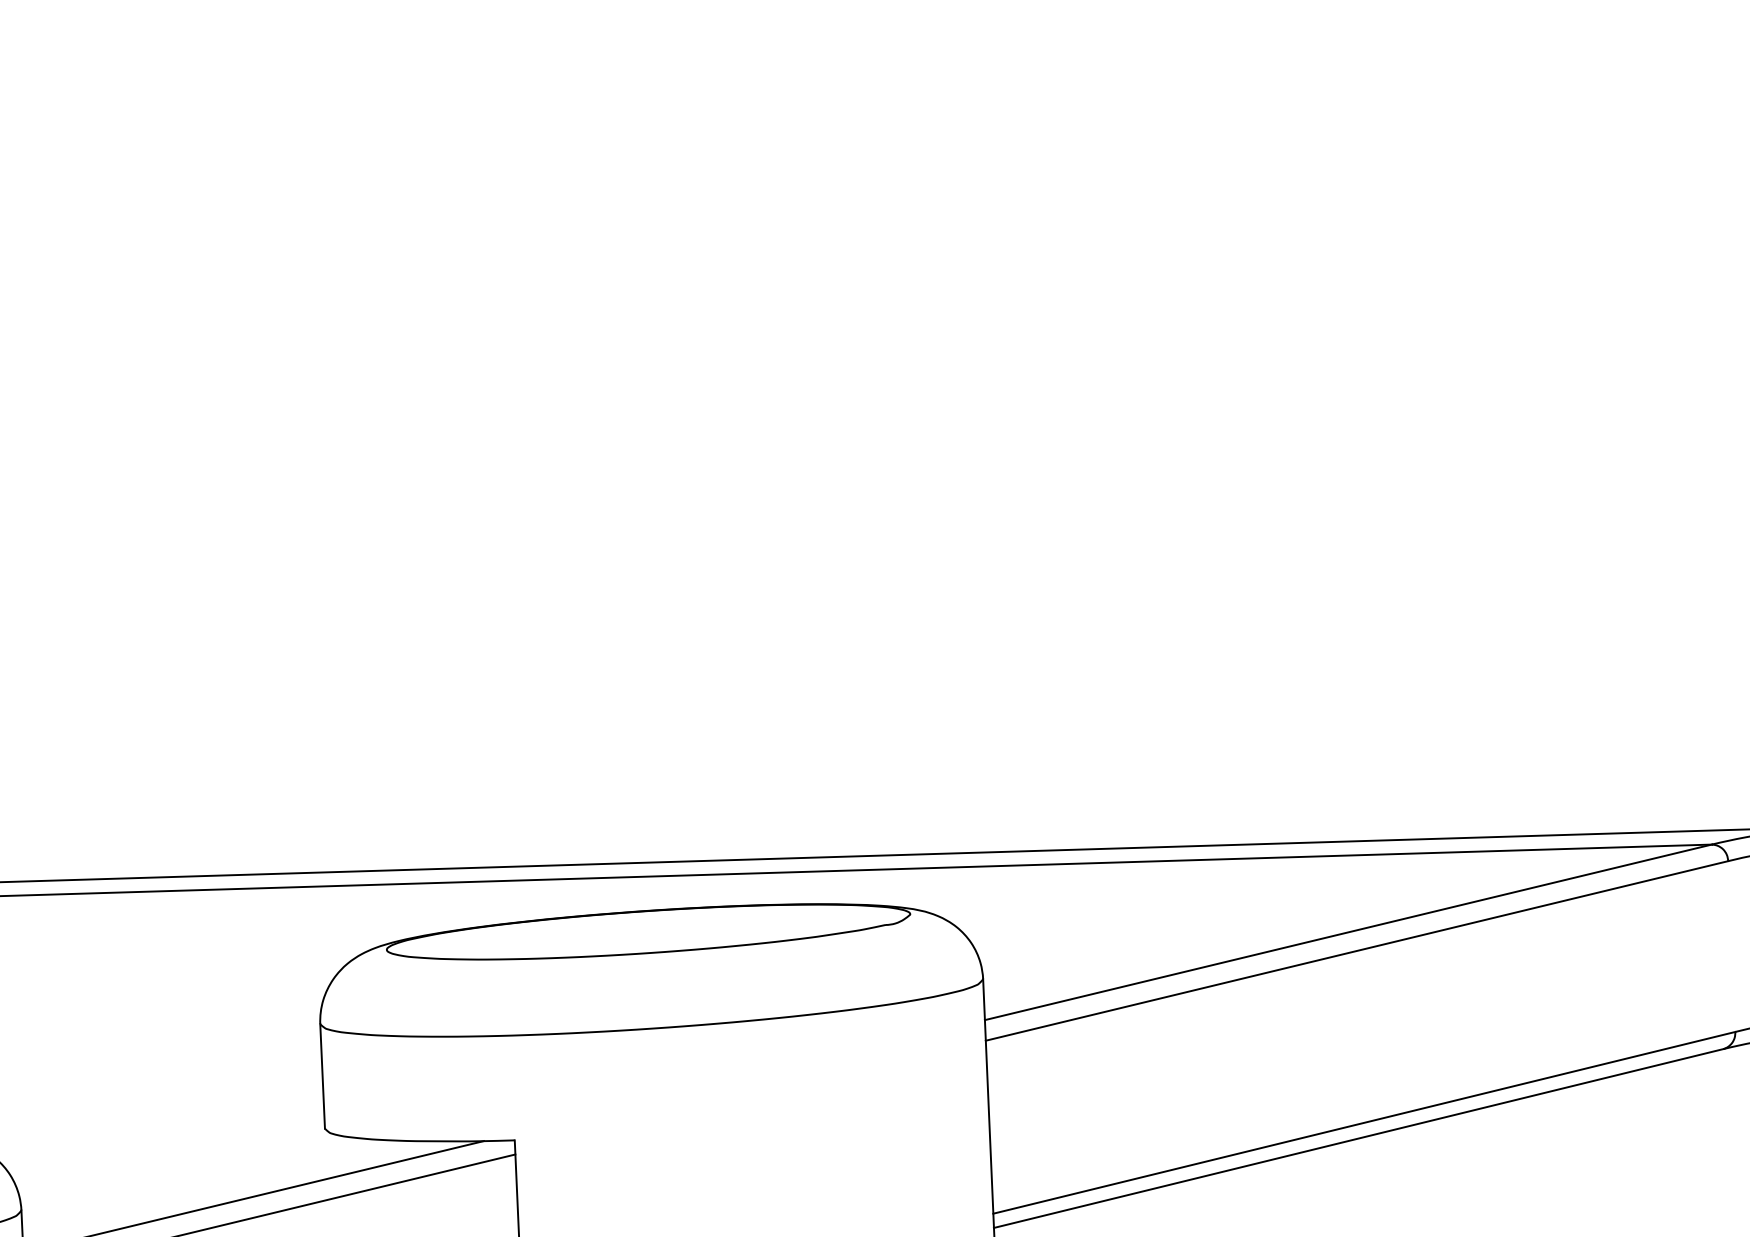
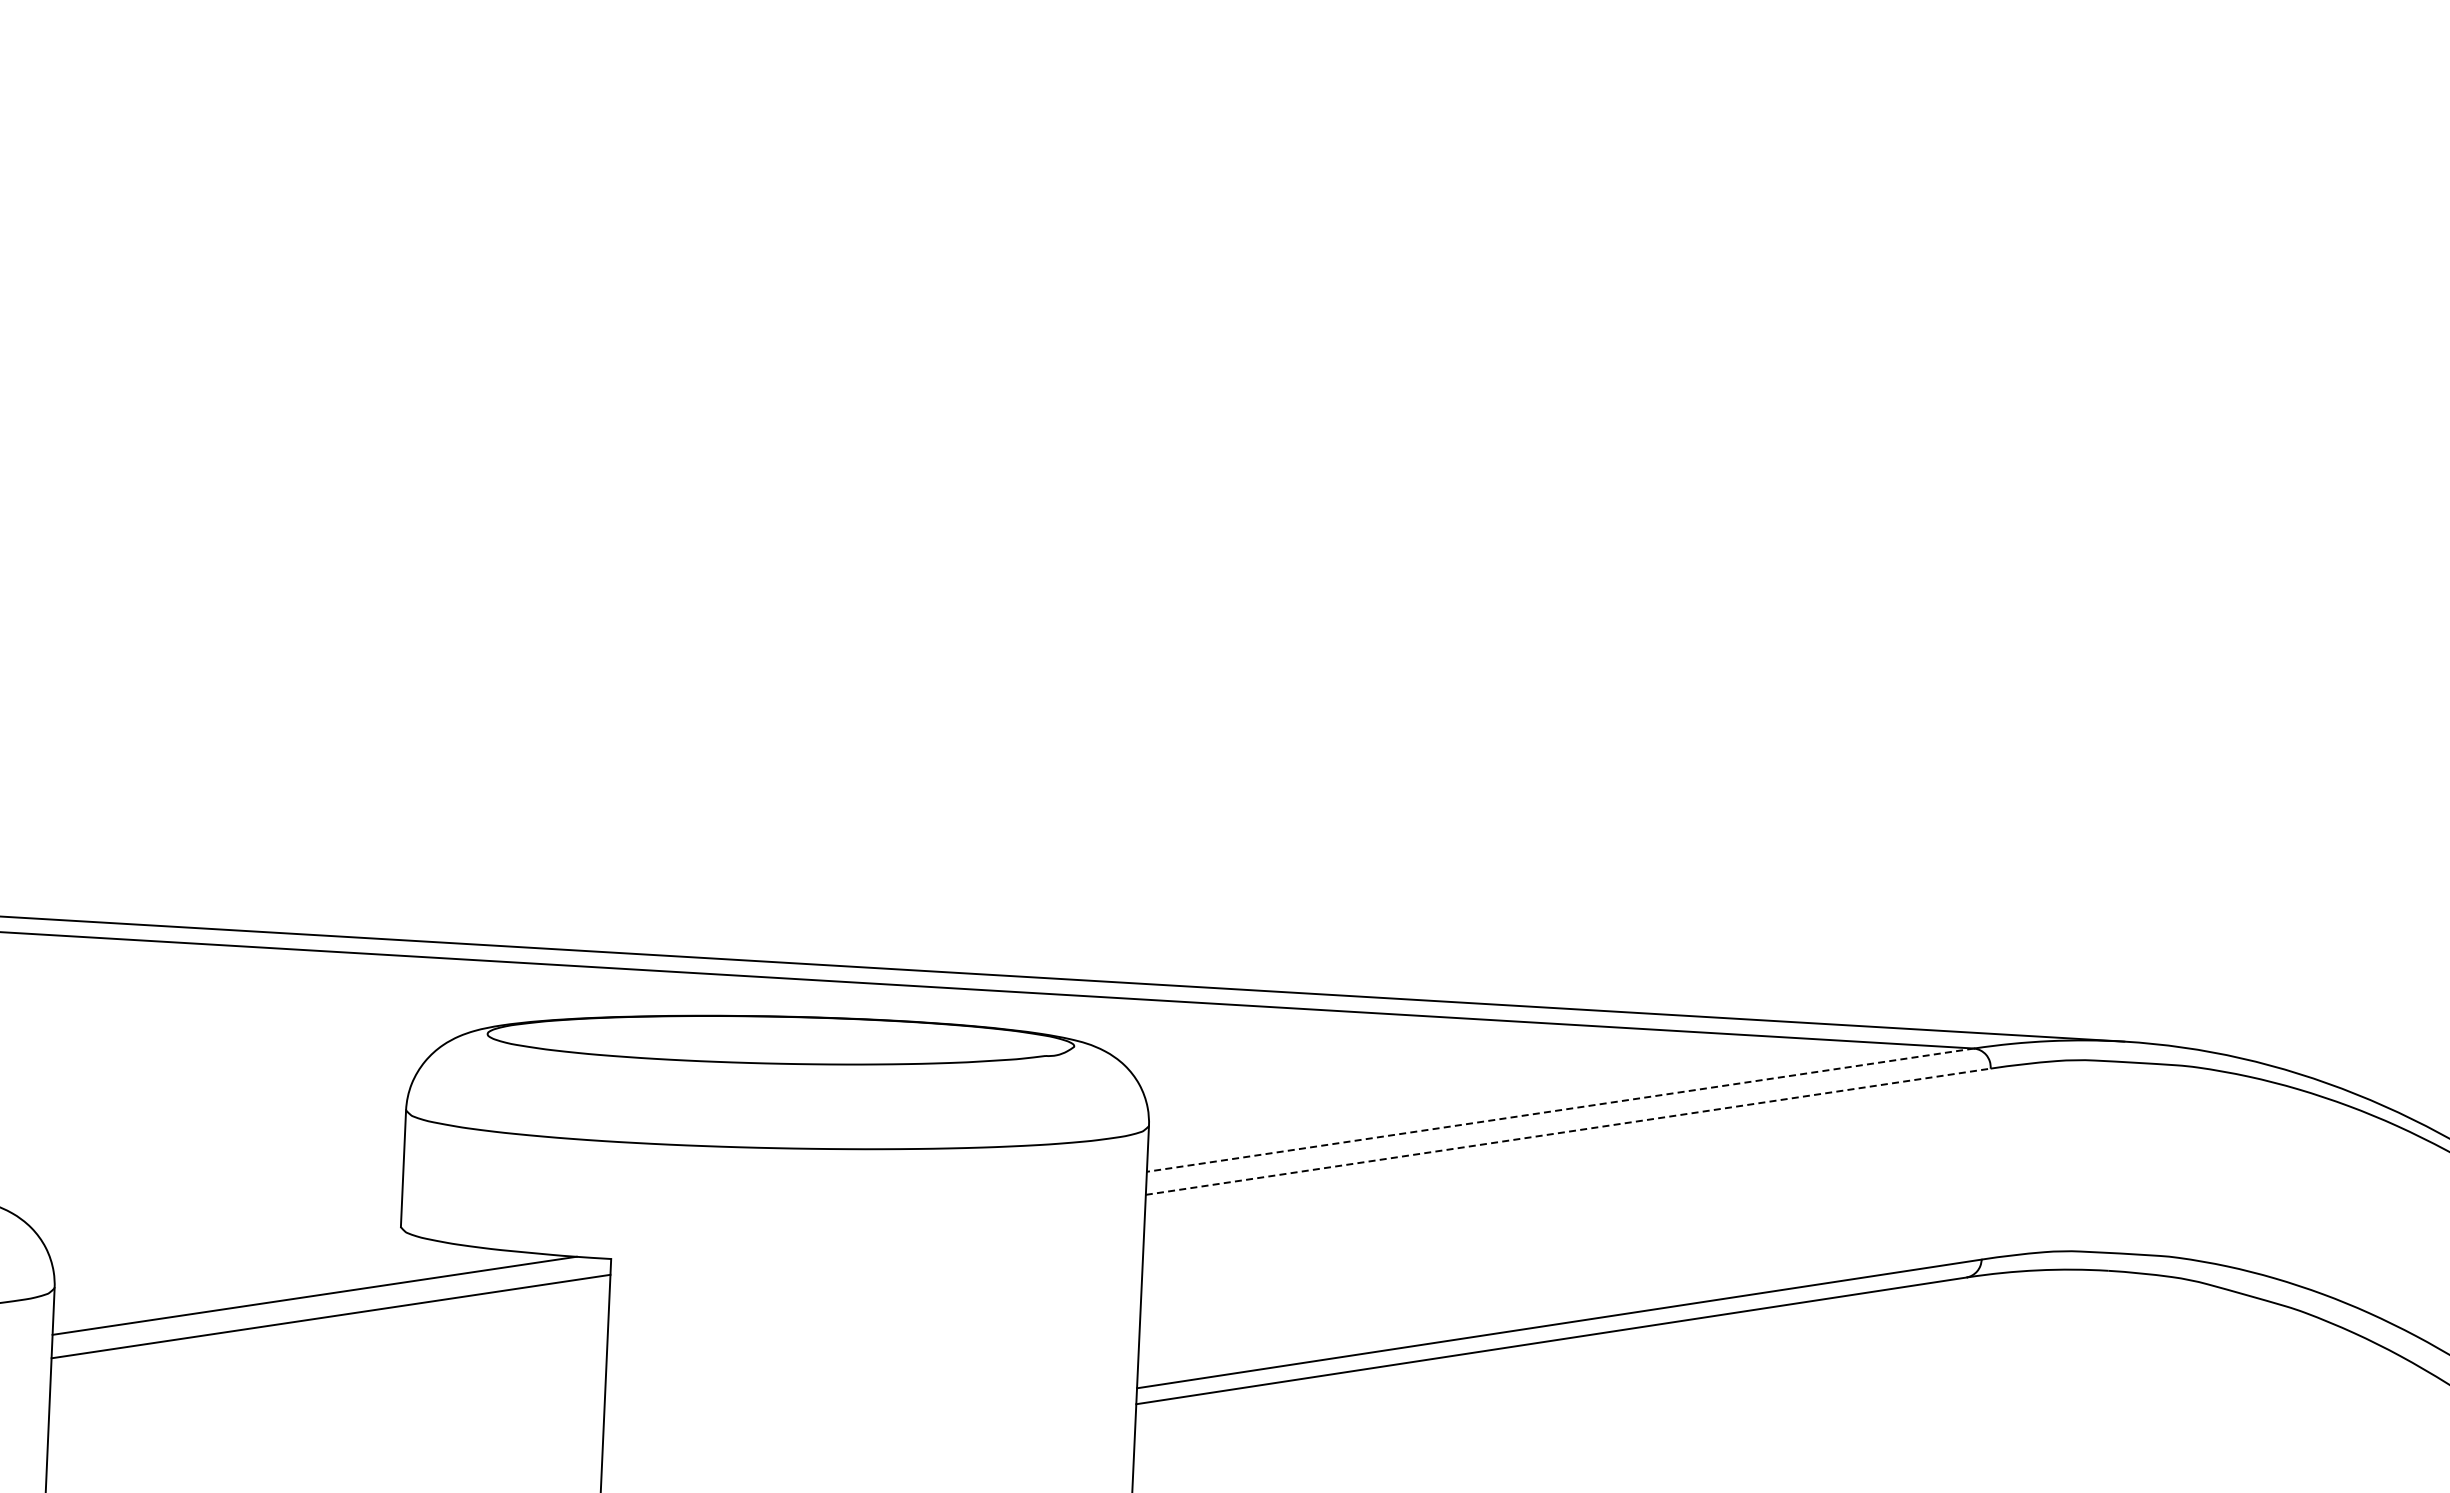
line: (1348, 932) -> (1560, 1110), solid -> dashed
line: (1357, 950) -> (1568, 1131), solid -> dashed

